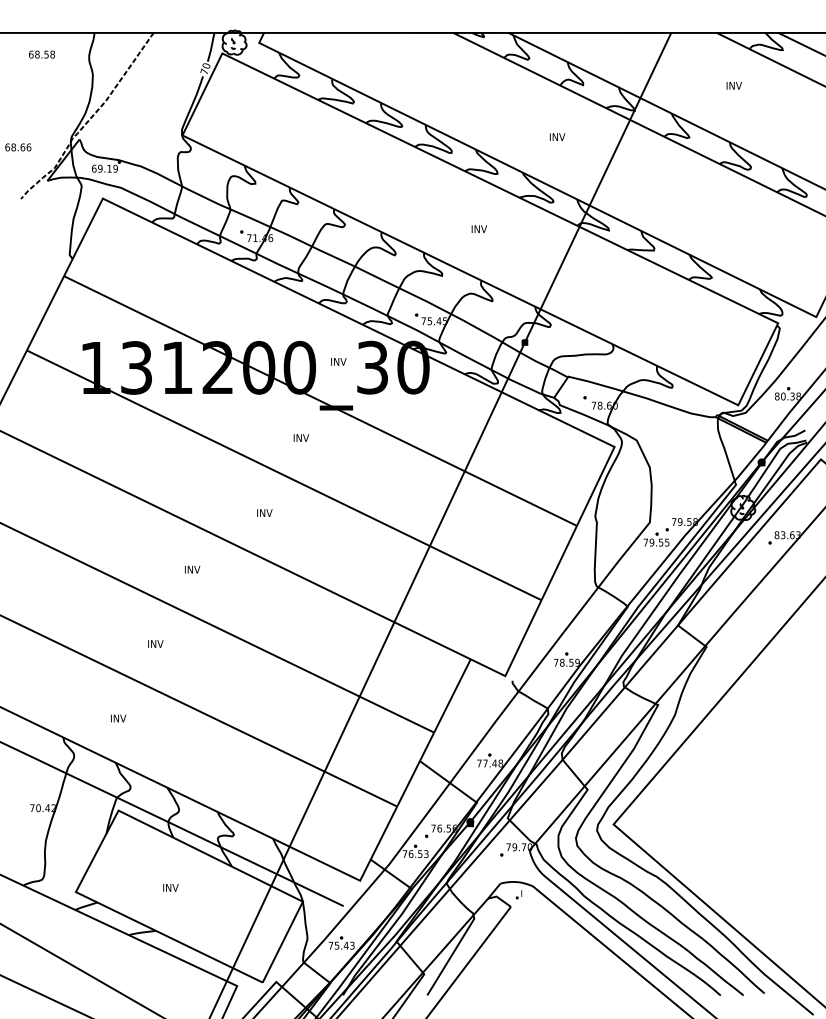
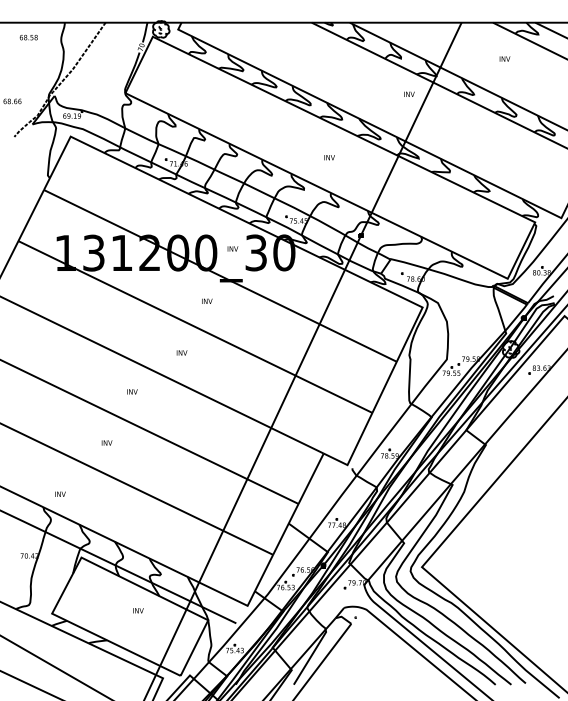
text: (557, 135) -> (409, 93), moved
text: (118, 717) -> (60, 493), moved
text: (170, 887) -> (138, 610), moved

